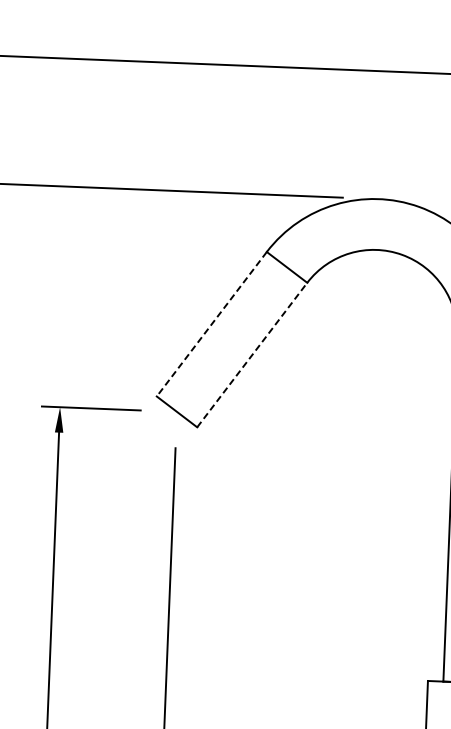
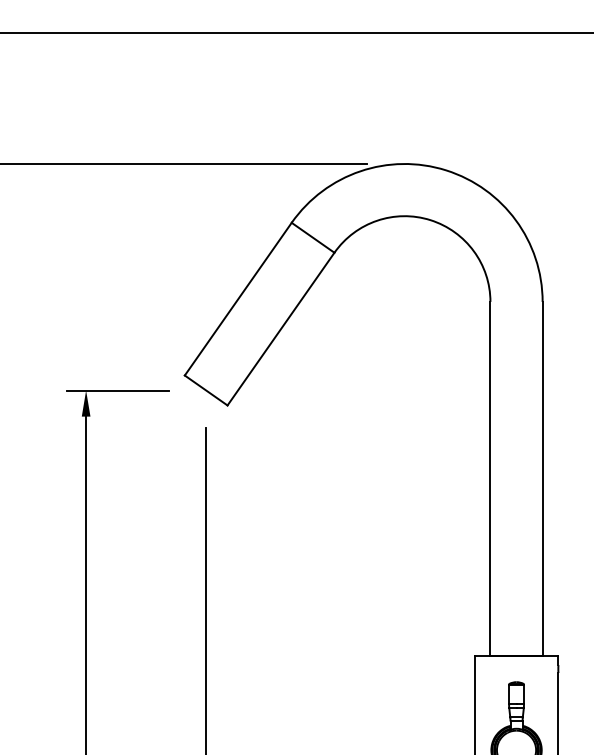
line: (211, 324) -> (237, 299), dashed -> solid
line: (252, 354) -> (281, 328), dashed -> solid

